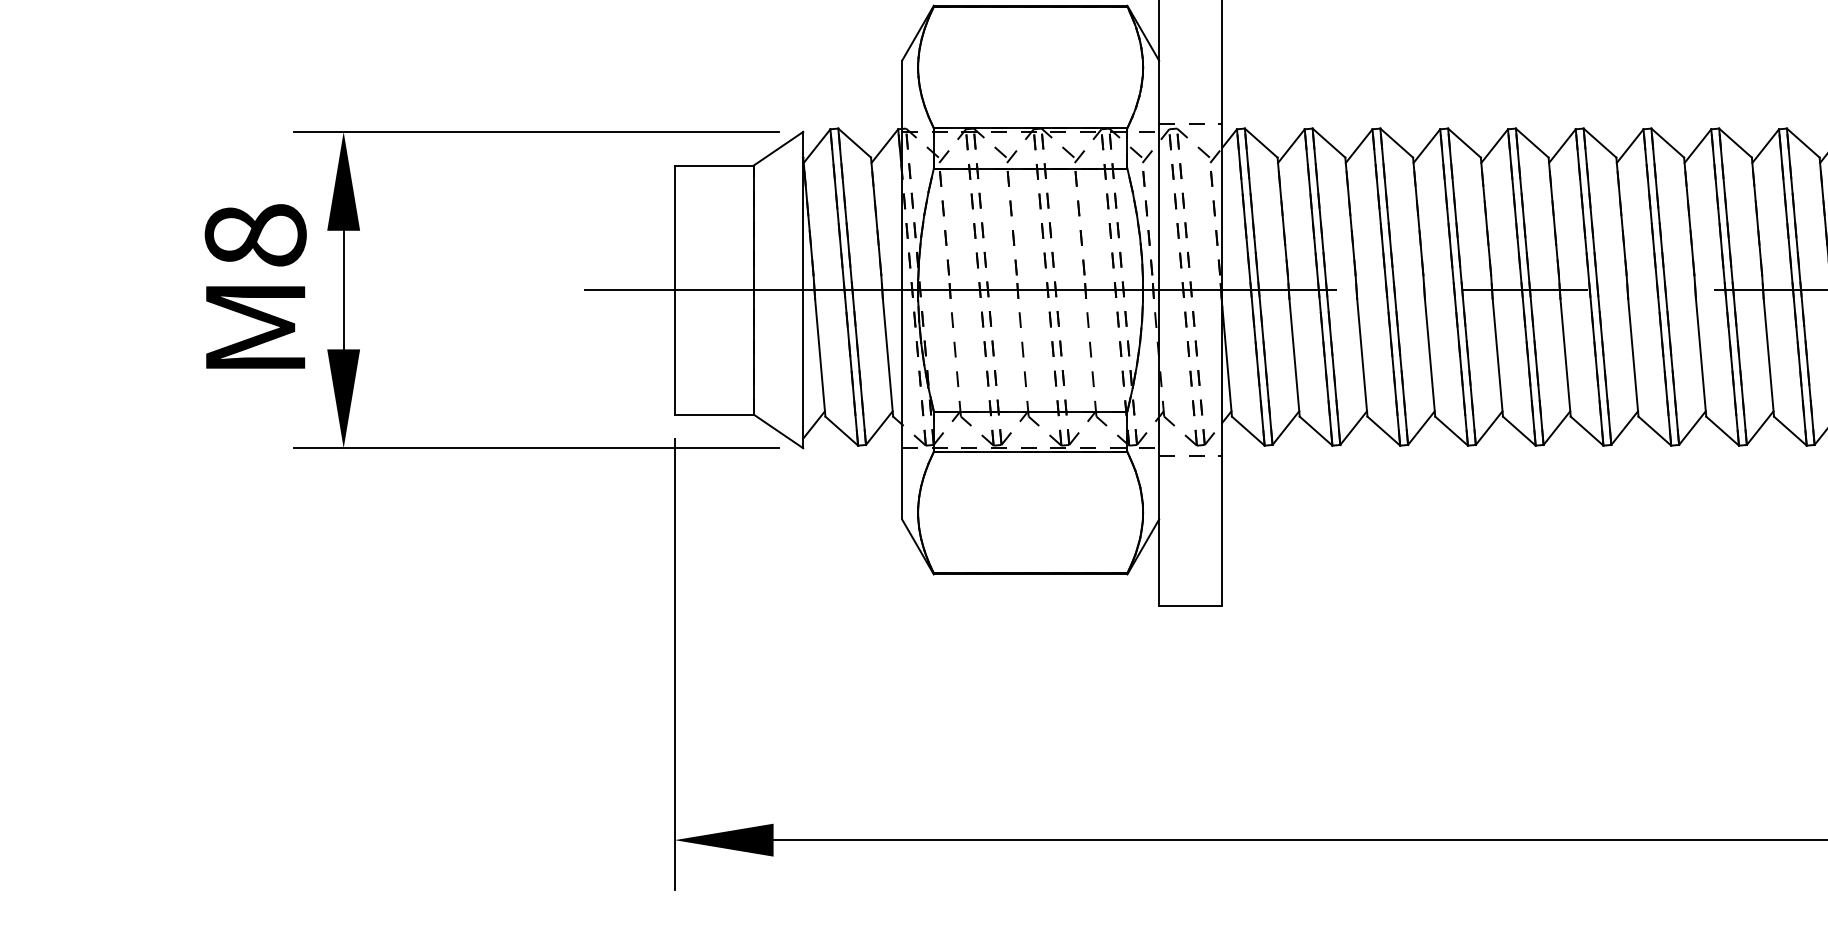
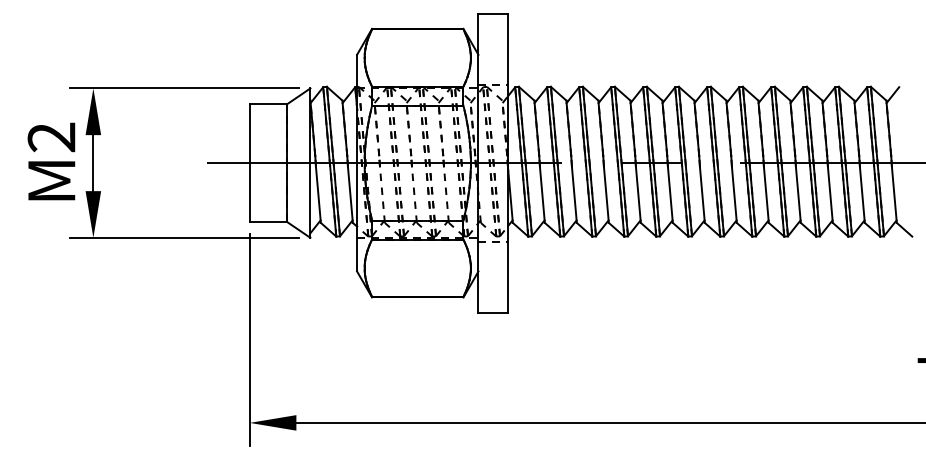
text: (255, 235) -> (51, 137), 8 -> 2

